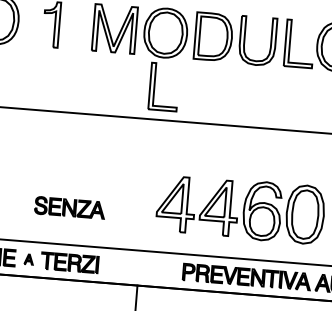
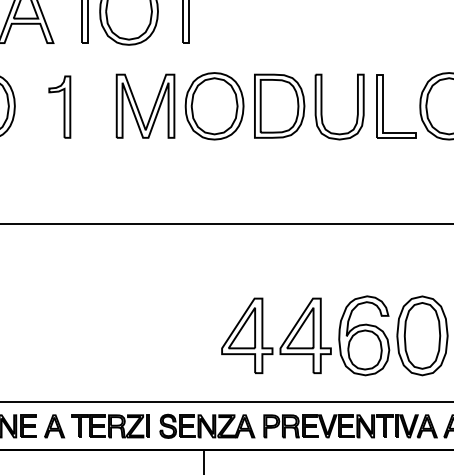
part: (154, 86) -> (205, 179), removed
part: (70, 207) -> (207, 425), moved
part: (28, 259) -> (54, 426), size x1.67

